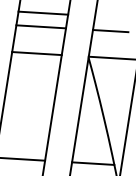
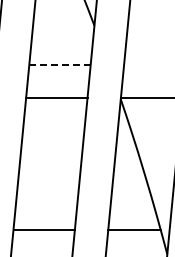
line: (43, 12) -> (61, 47), removed
line: (40, 26) -> (59, 64), solid -> dashed
line: (110, 30) -> (145, 64), removed

